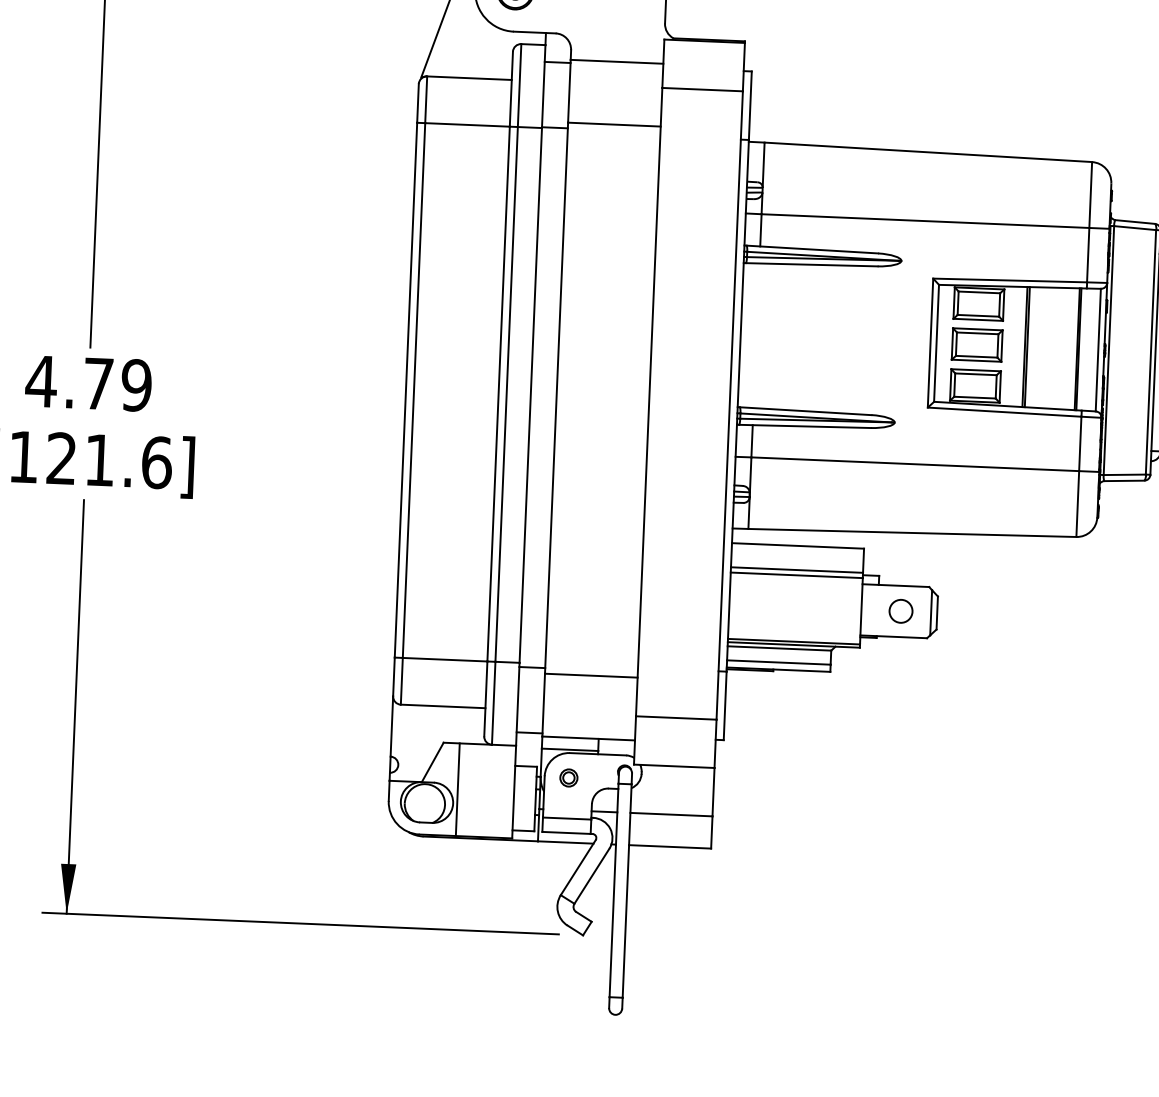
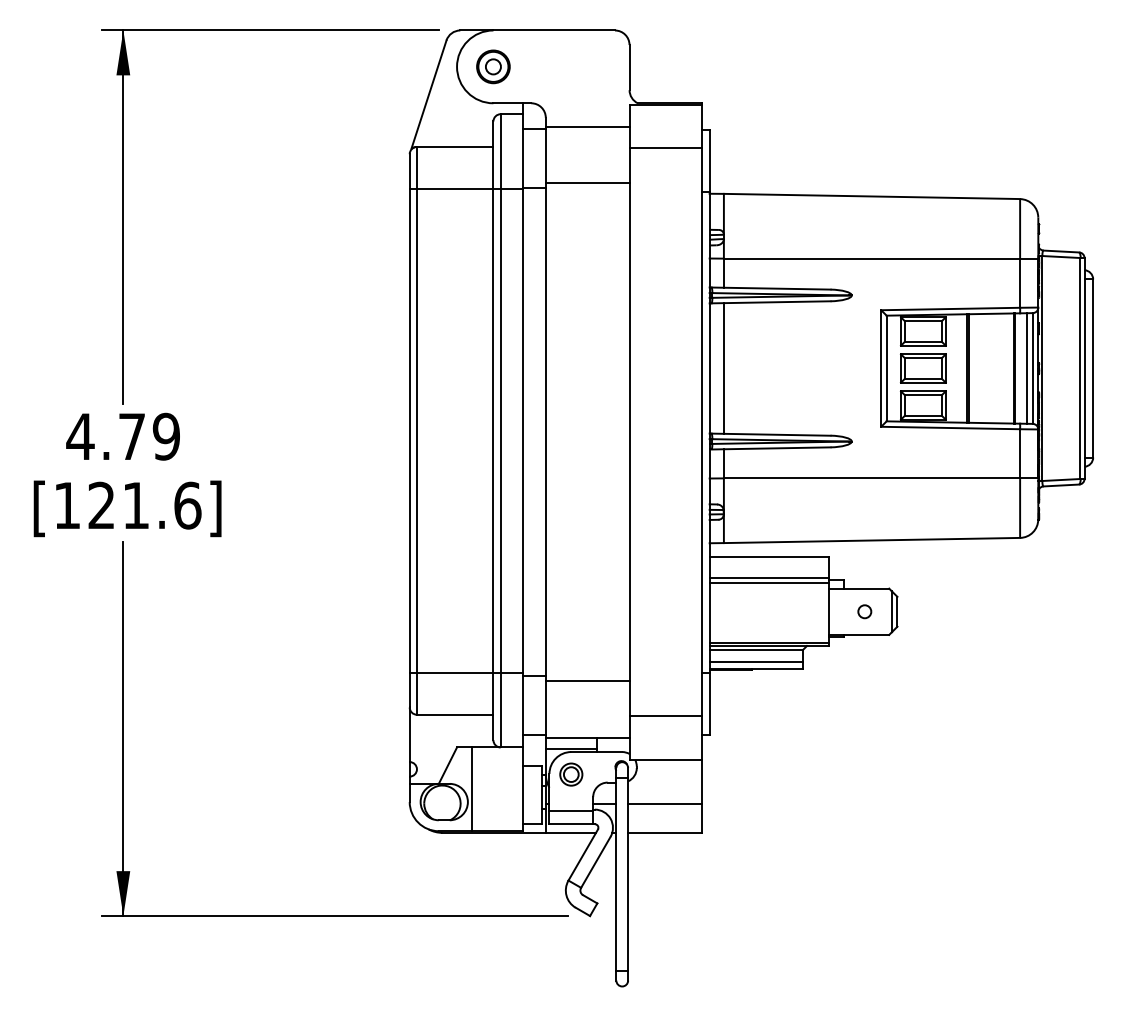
line: (756, 335) -> (723, 368), added
line: (1092, 349) -> (1027, 368), added
circle: (900, 611) -> (864, 611), size x0.62
part: (569, 777) -> (571, 774), size x1.43

